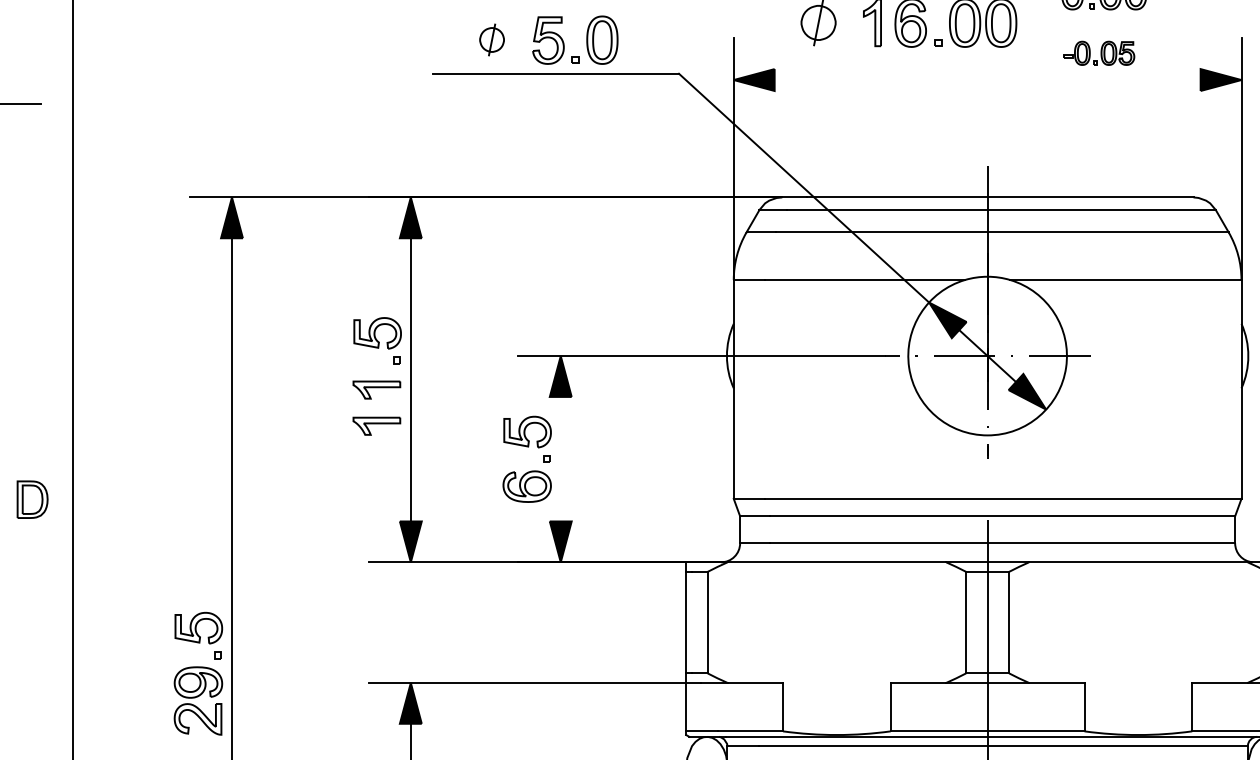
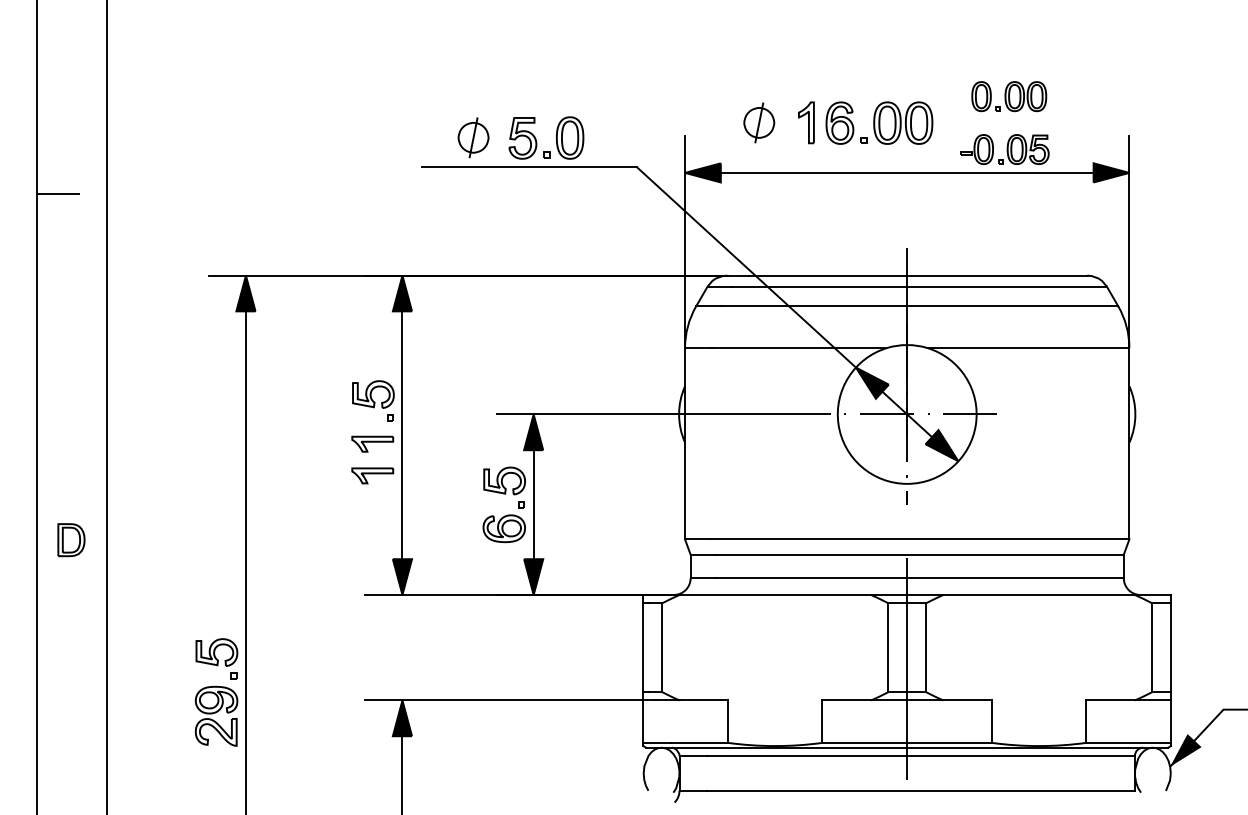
part: (492, 39) -> (473, 137), size x1.43
part: (1098, 53) -> (1004, 149), size x1.43
line: (986, 79) -> (906, 172), added
line: (560, 458) -> (533, 504), added

